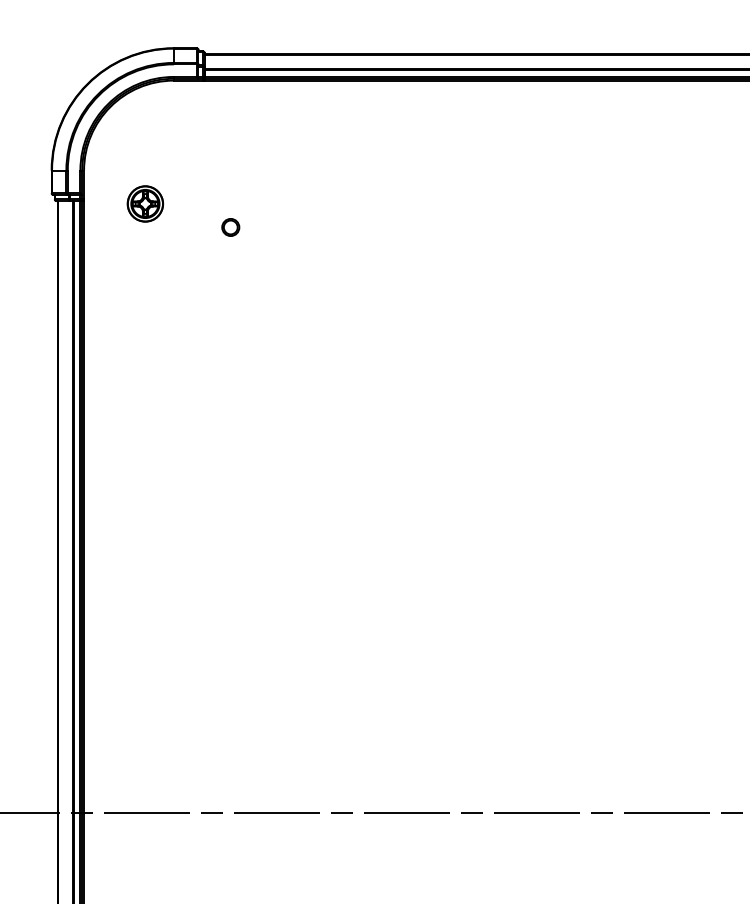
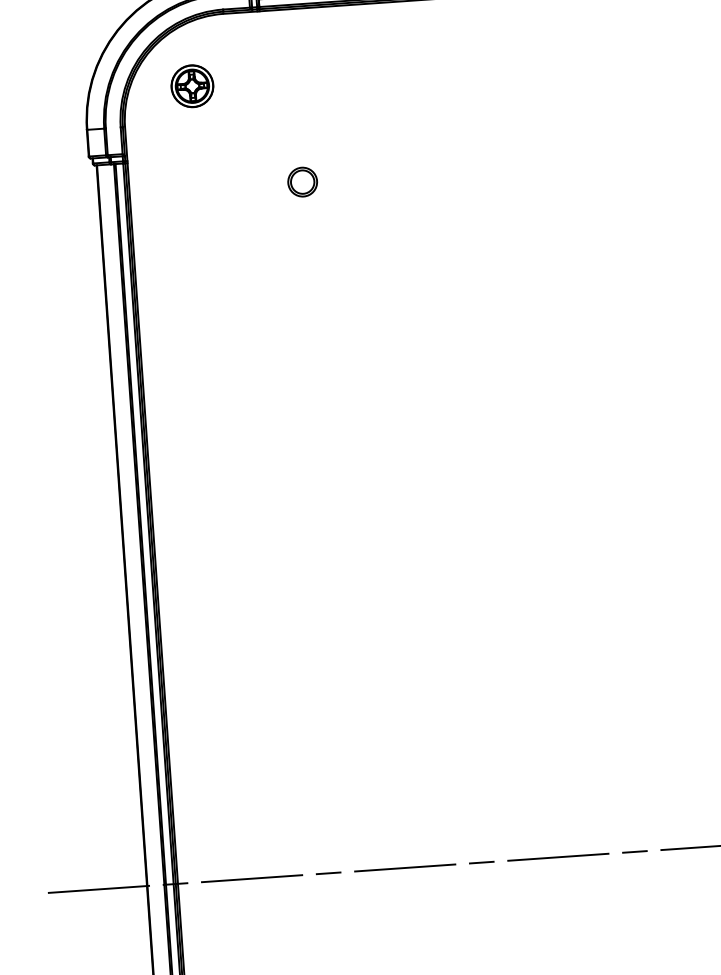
part: (144, 203) -> (191, 85), moved
part: (230, 227) -> (302, 182), size x1.43

